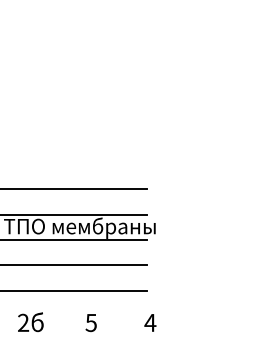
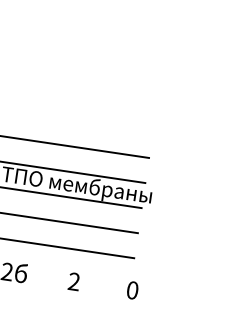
text: (90, 322) -> (73, 281), 5 -> 2
text: (150, 322) -> (132, 290), 4 -> 0

